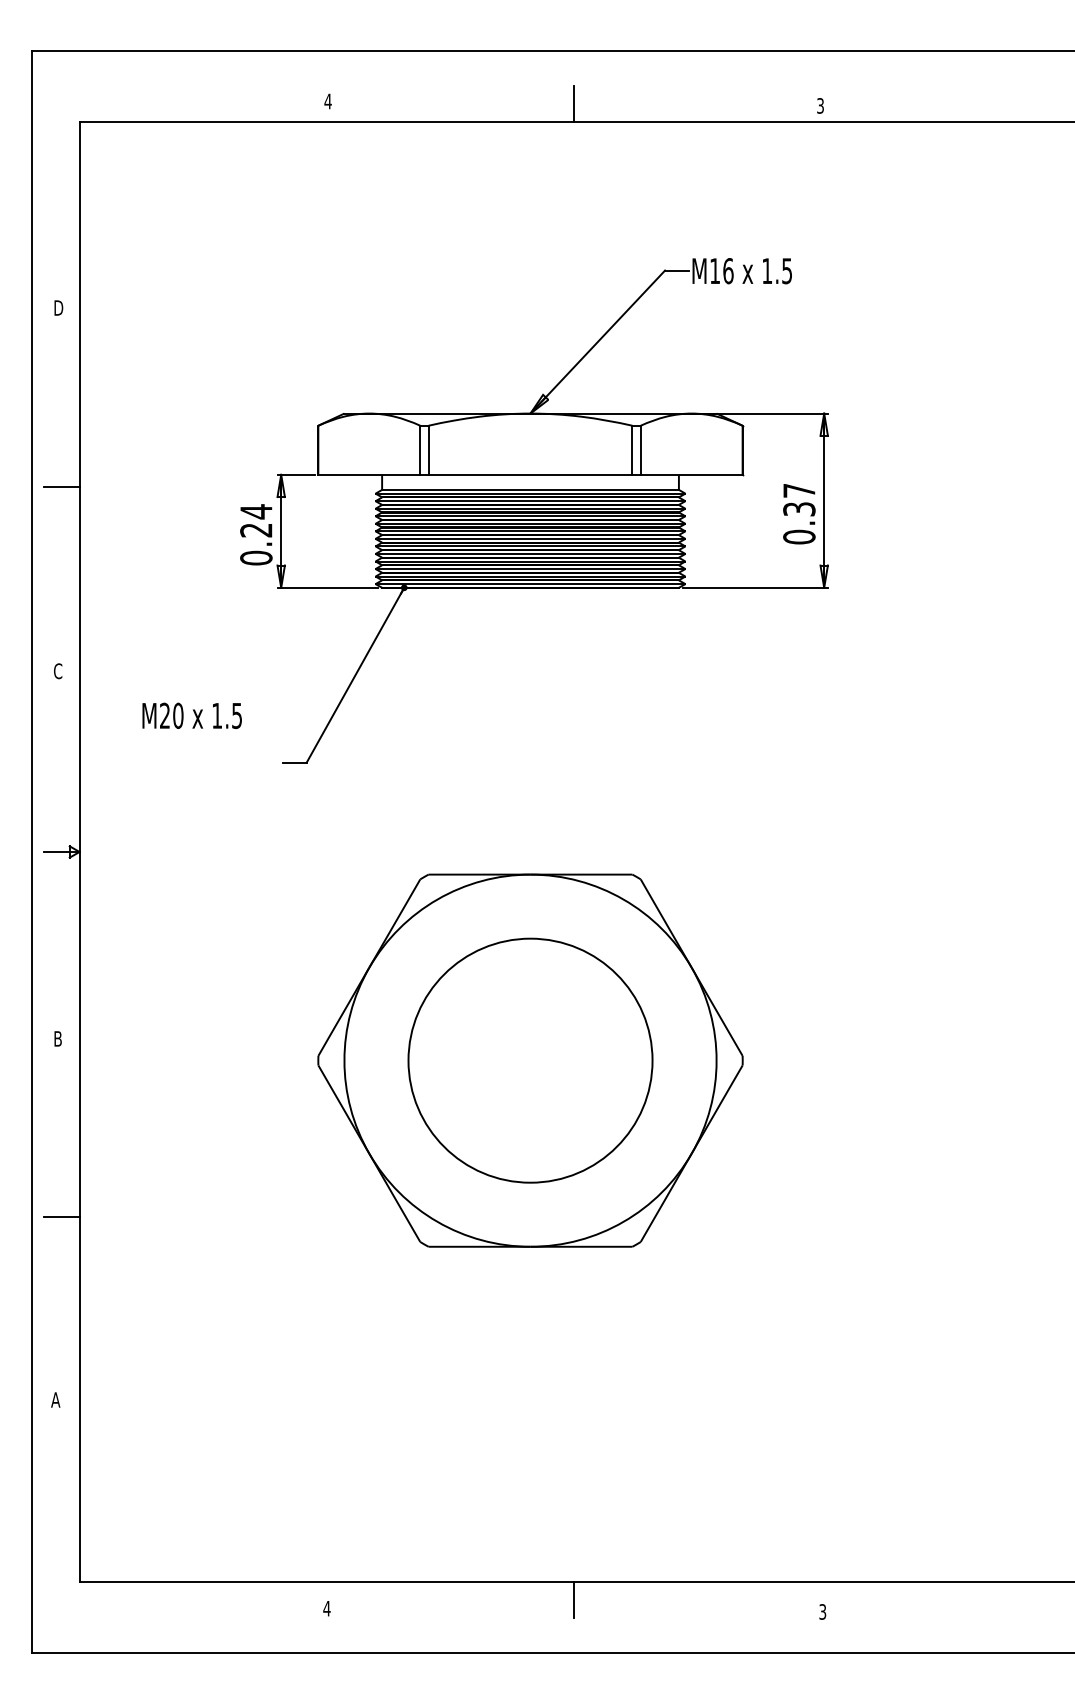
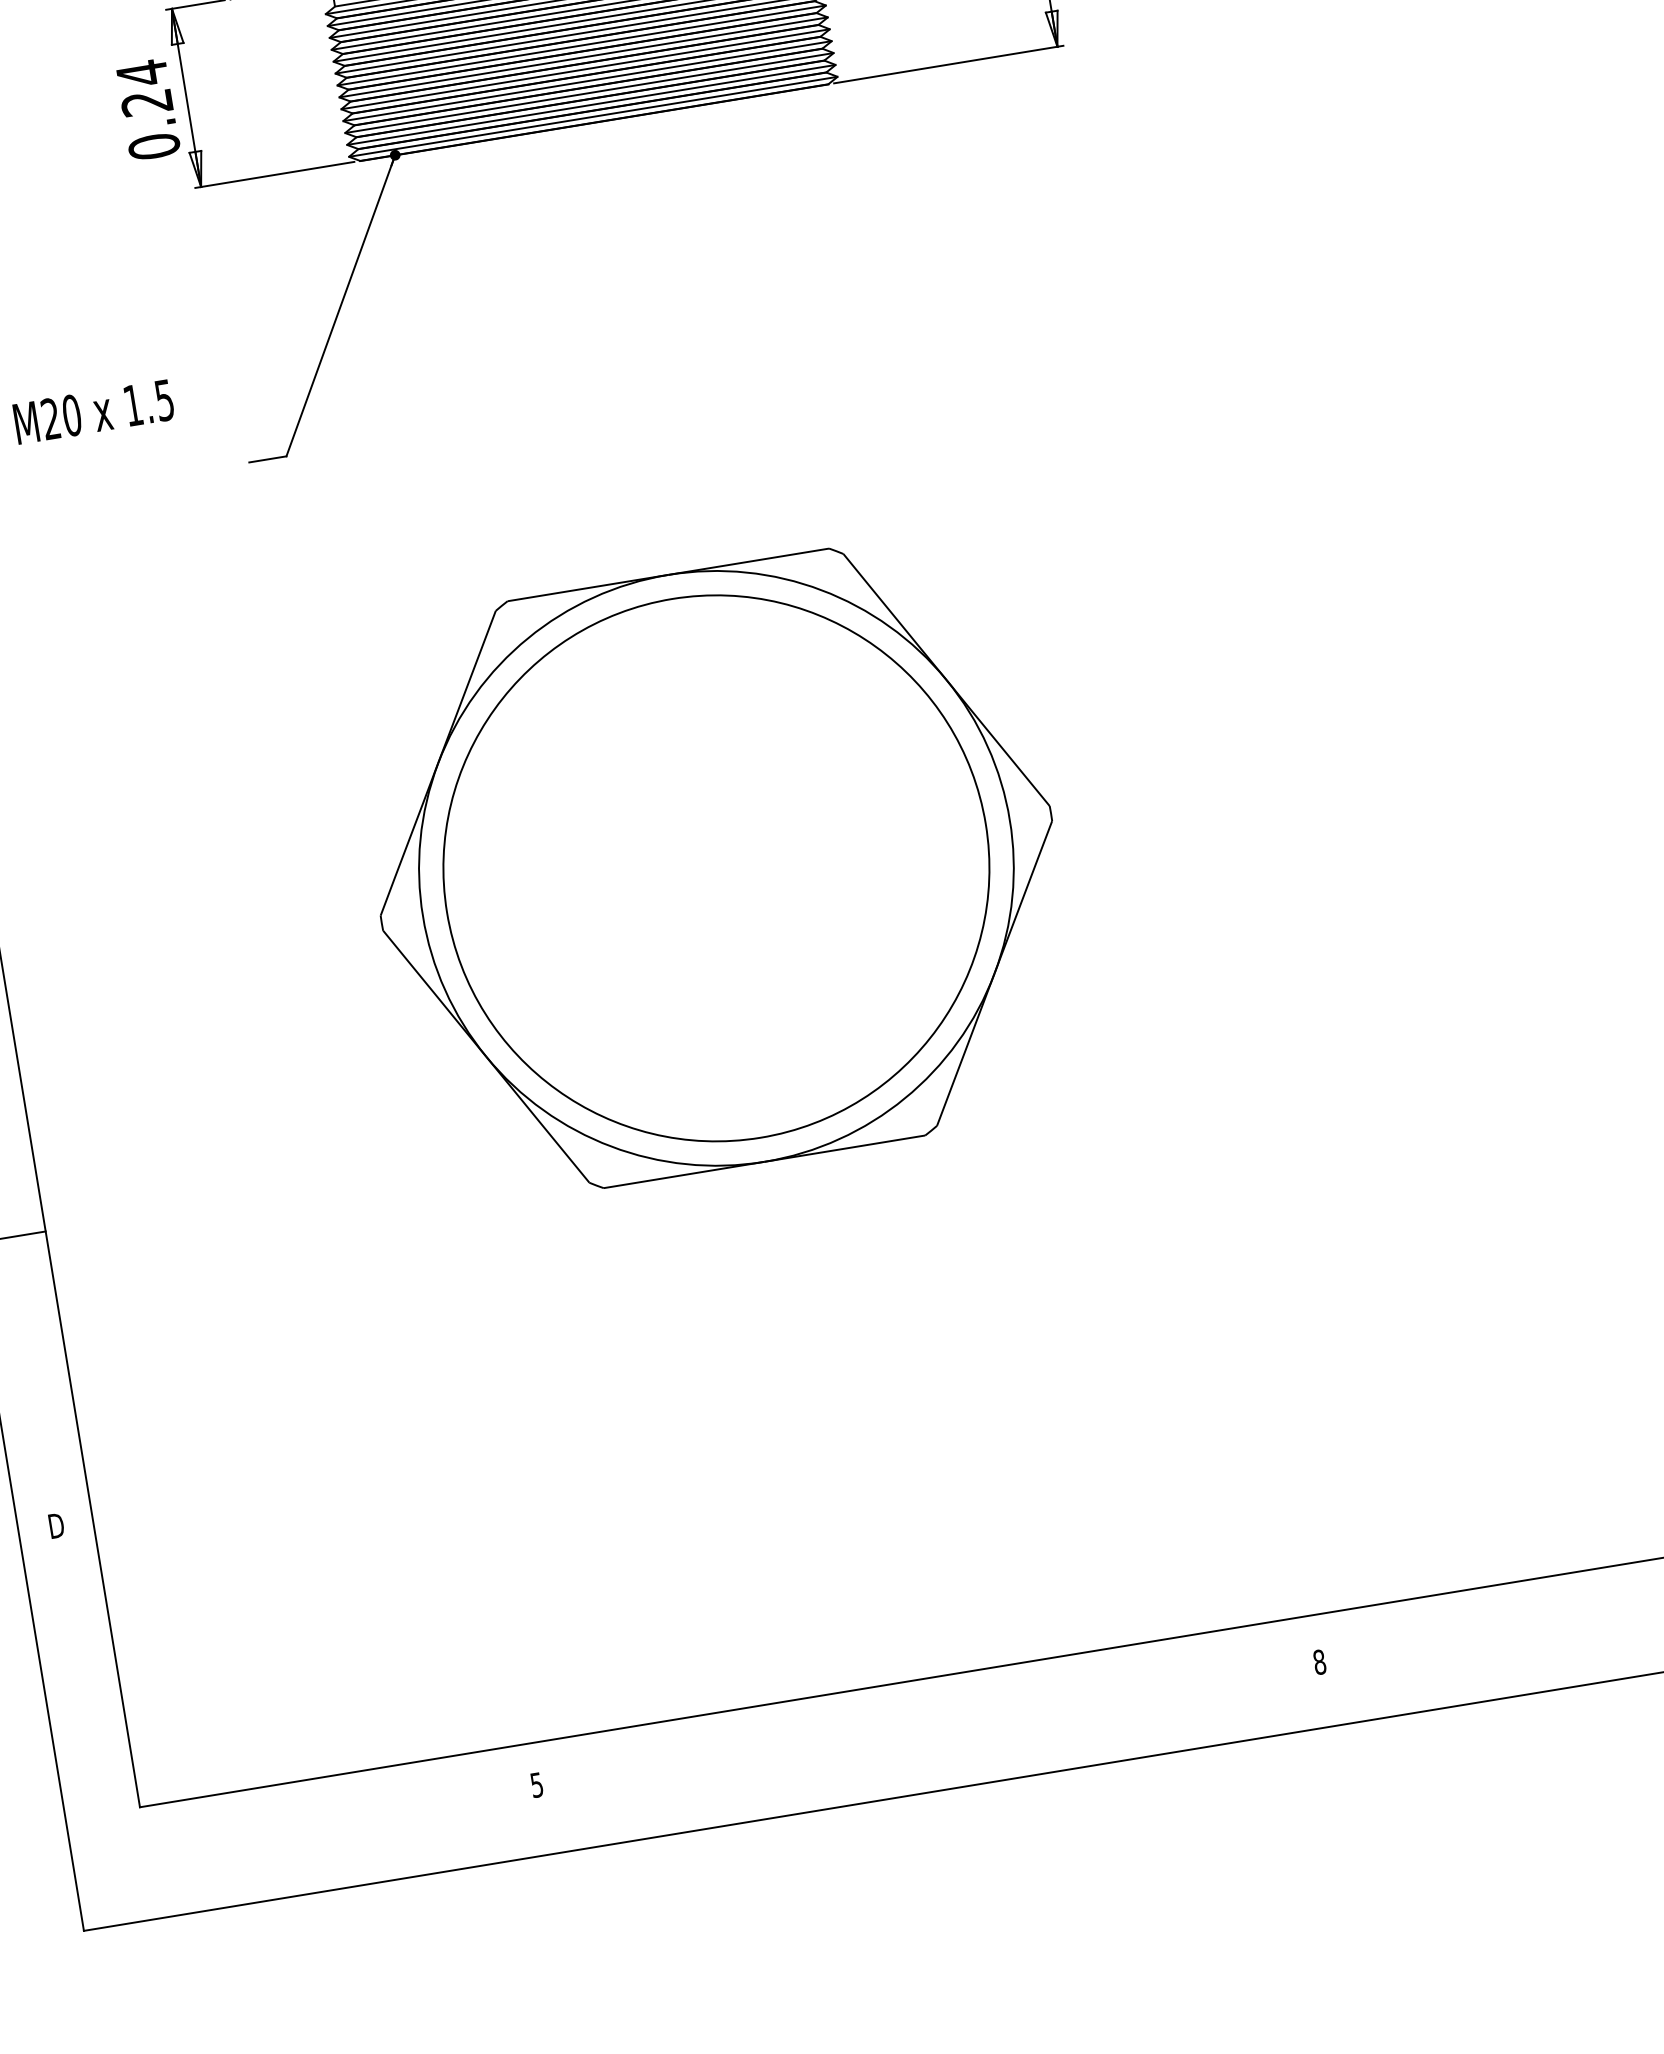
circle: (530, 1060) -> (716, 868), size x1.4
text: (55, 1399) -> (54, 1525), A -> D
line: (574, 1599) -> (924, 1706), removed
text: (326, 1608) -> (536, 1784), 4 -> 5
text: (822, 1611) -> (1319, 1661), 3 -> 8

